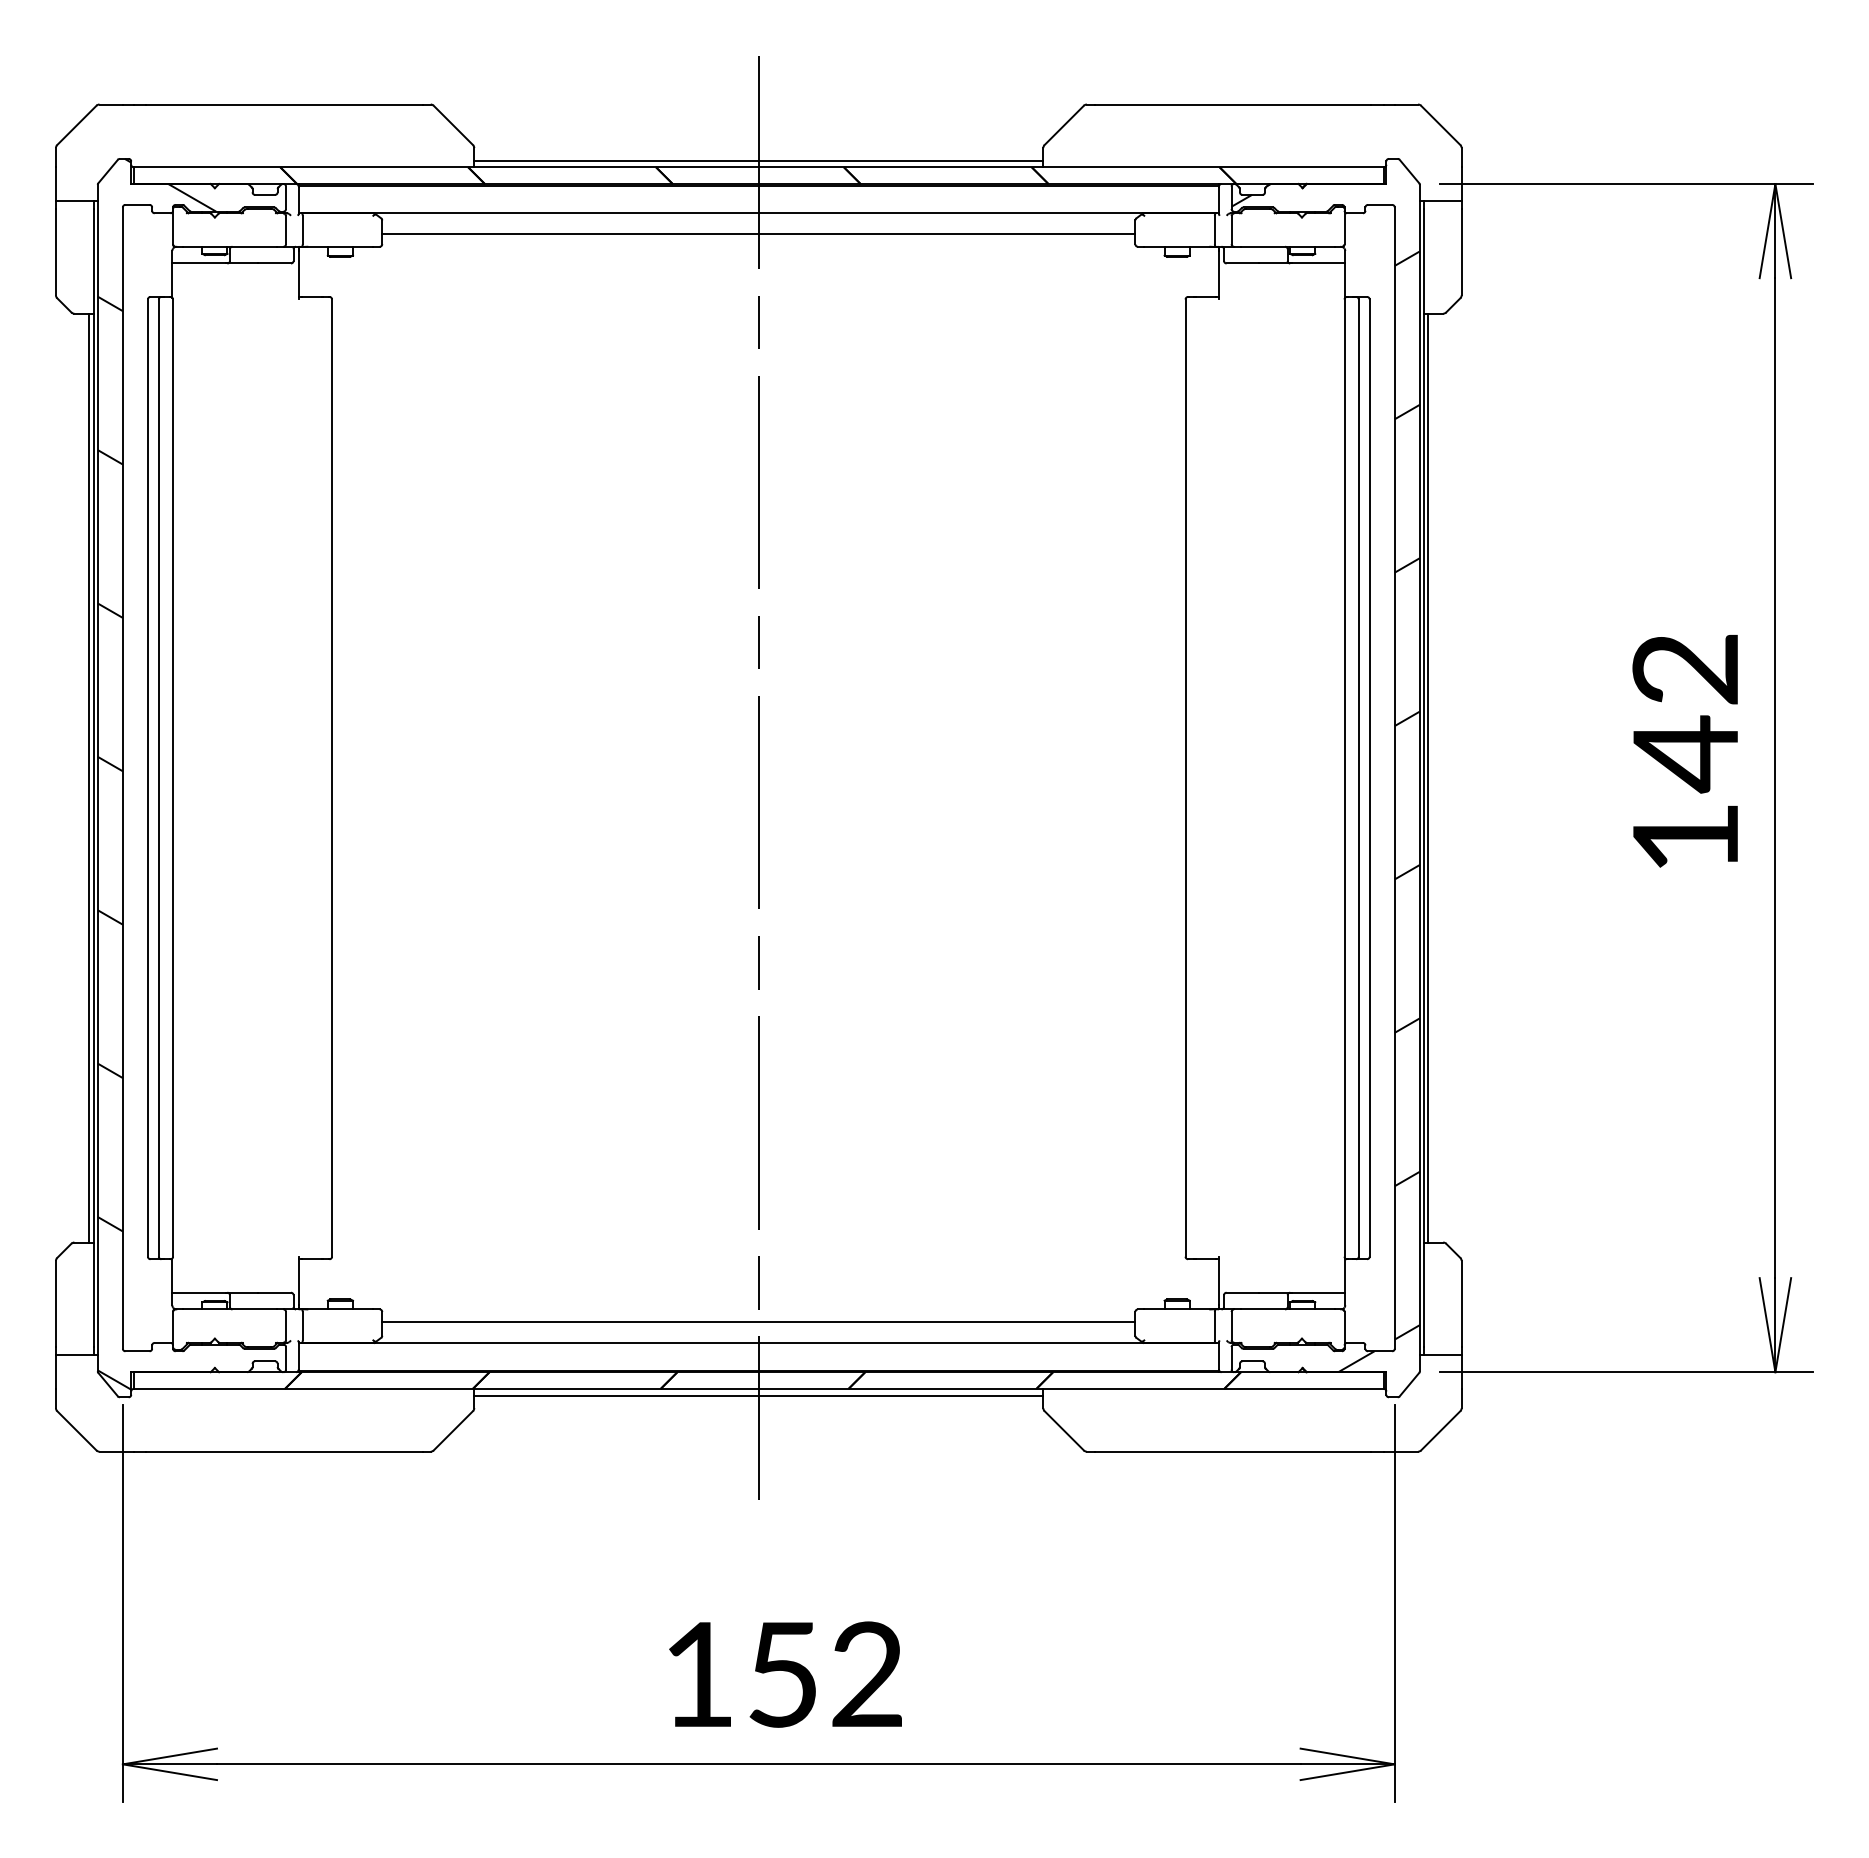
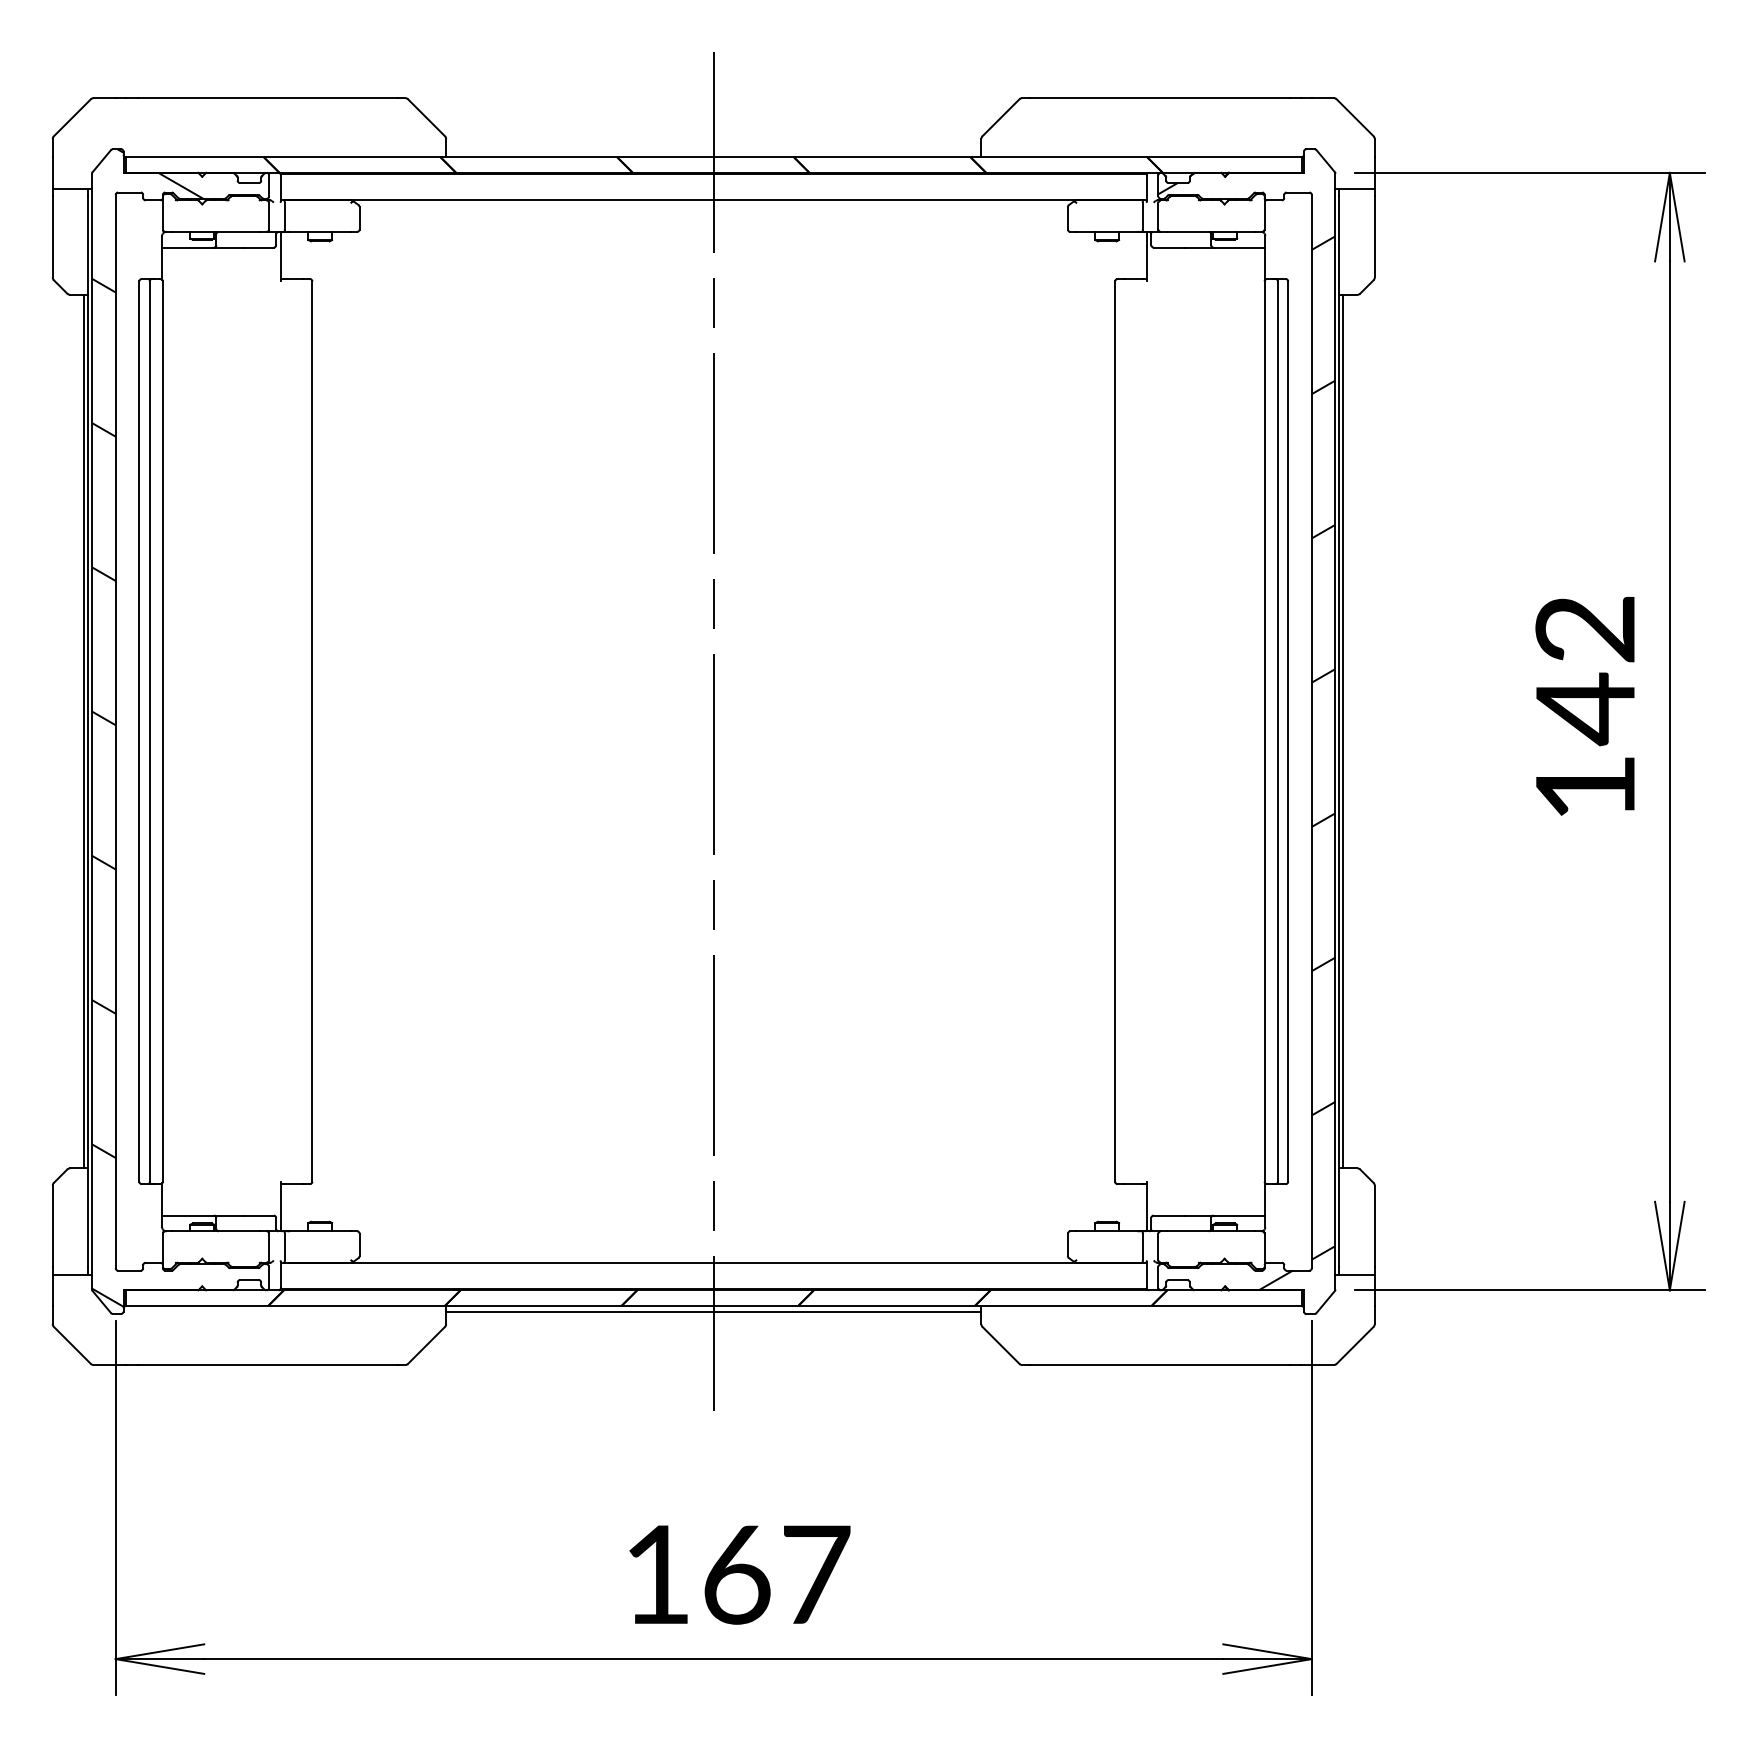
line: (758, 160) -> (713, 150), removed
line: (758, 234) -> (713, 220), removed
line: (758, 1322) -> (713, 1243), removed
text: (826, 1674) -> (777, 1574), 152 -> 167

